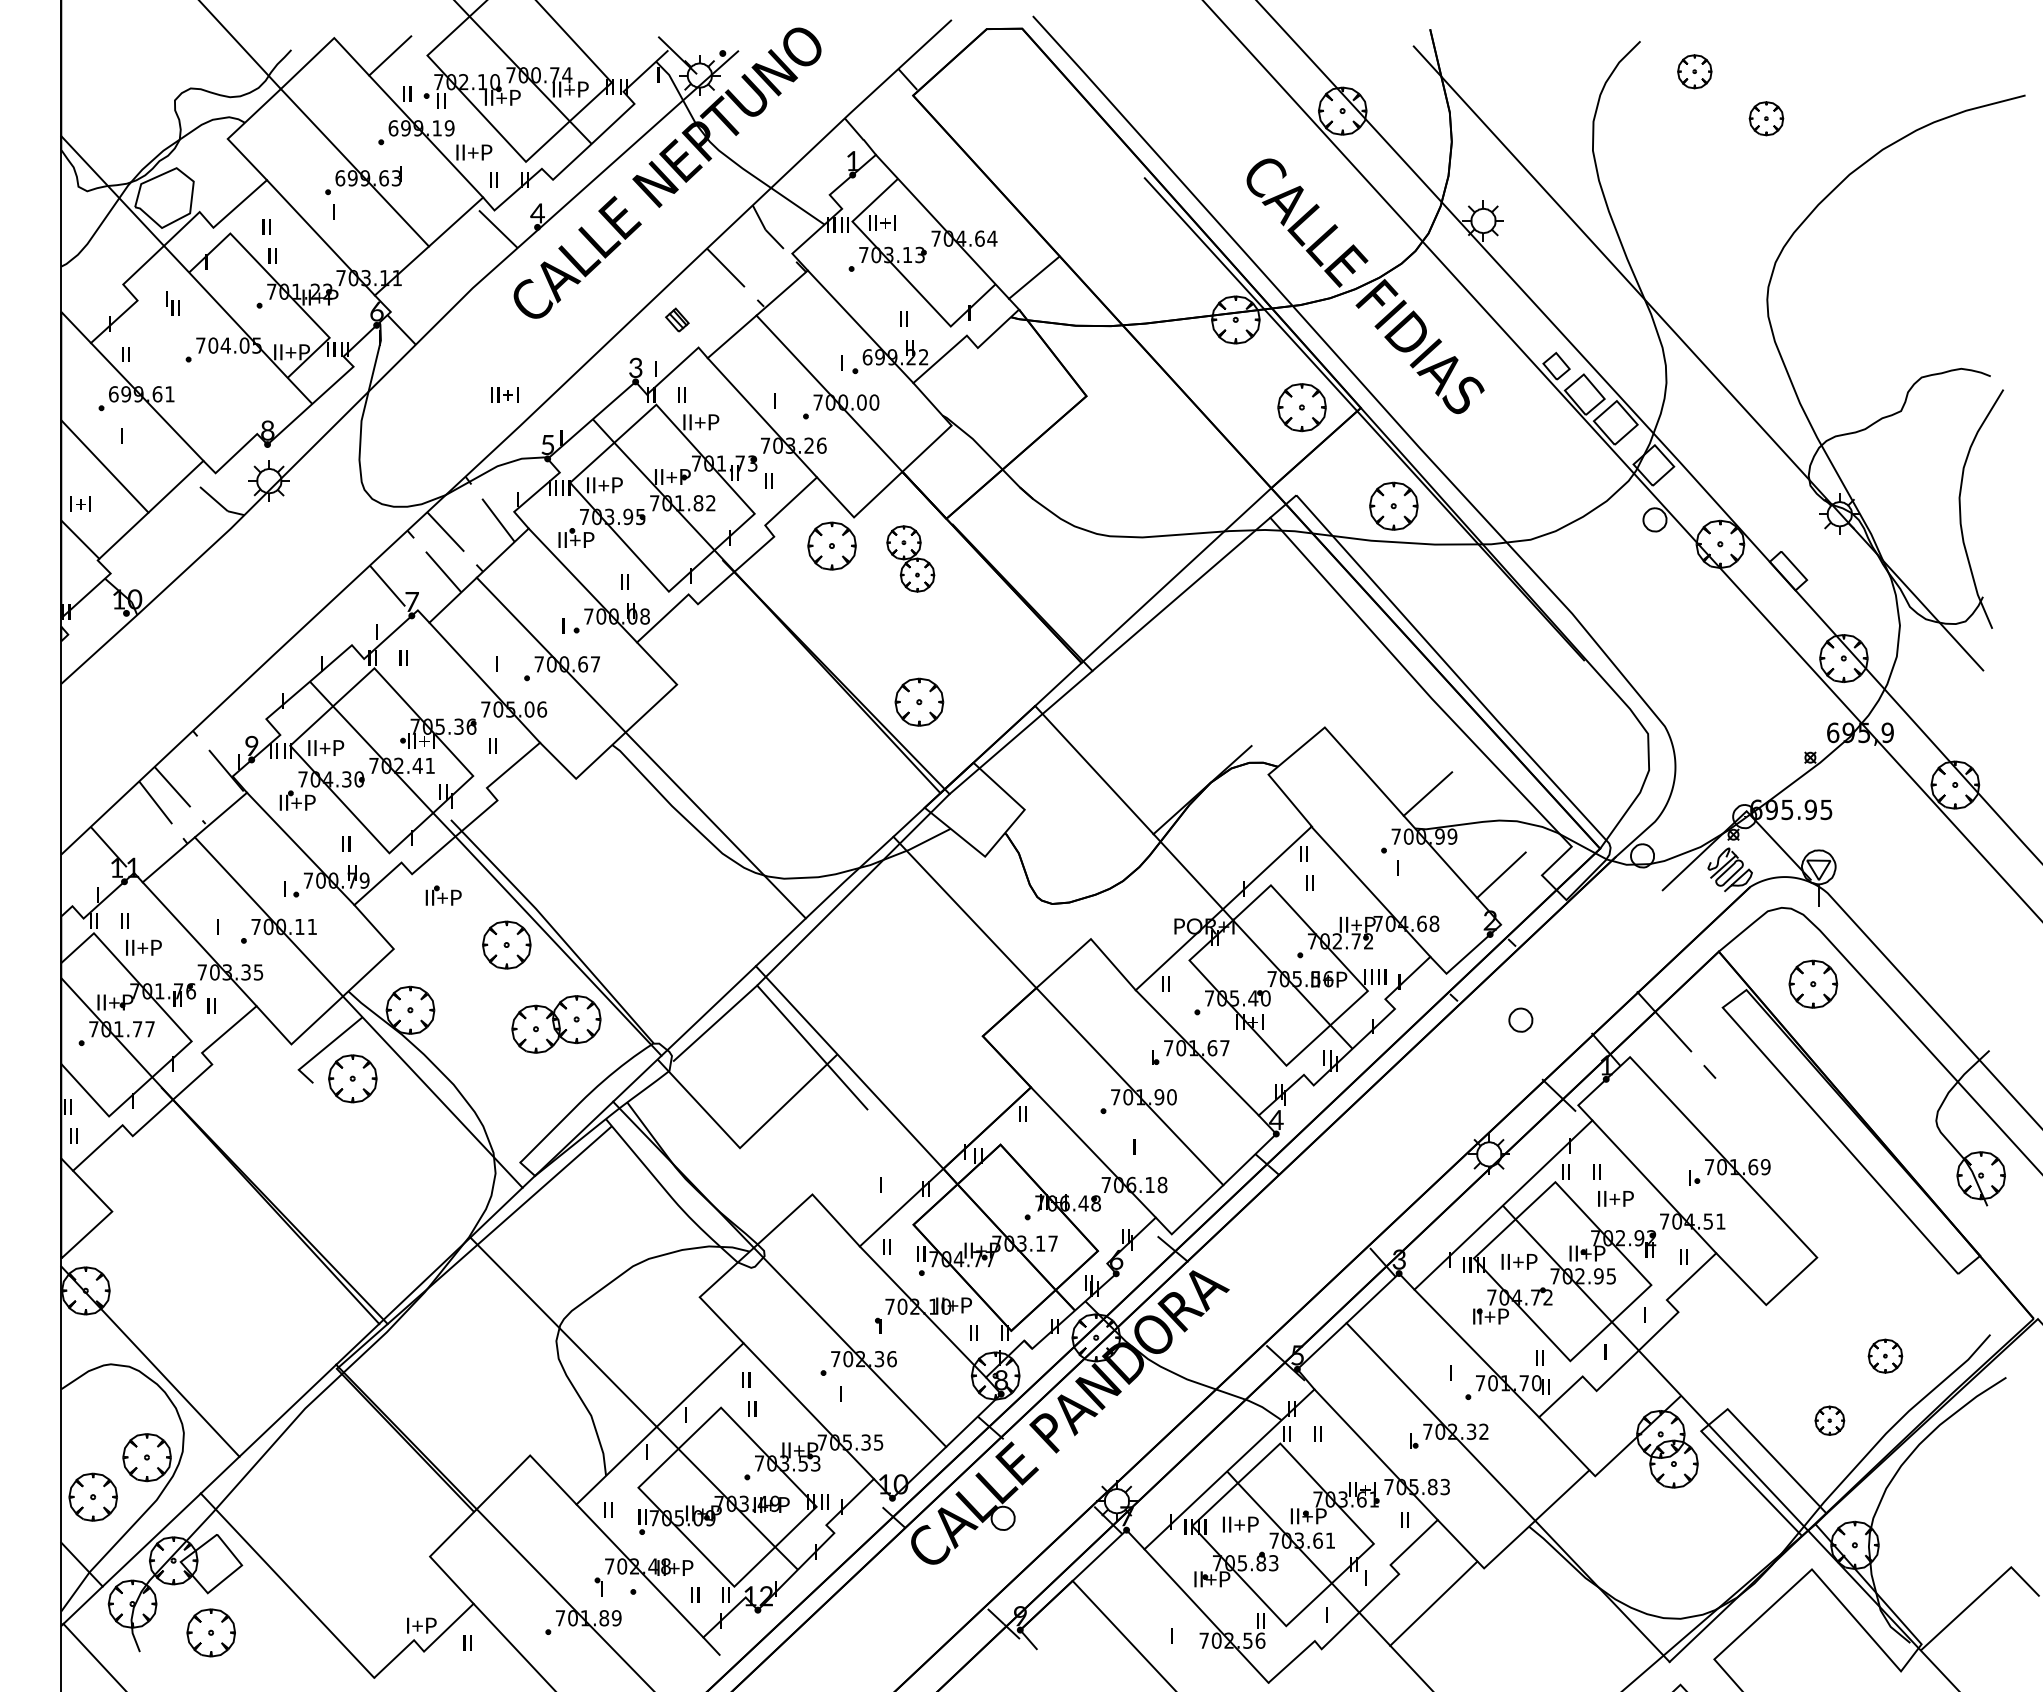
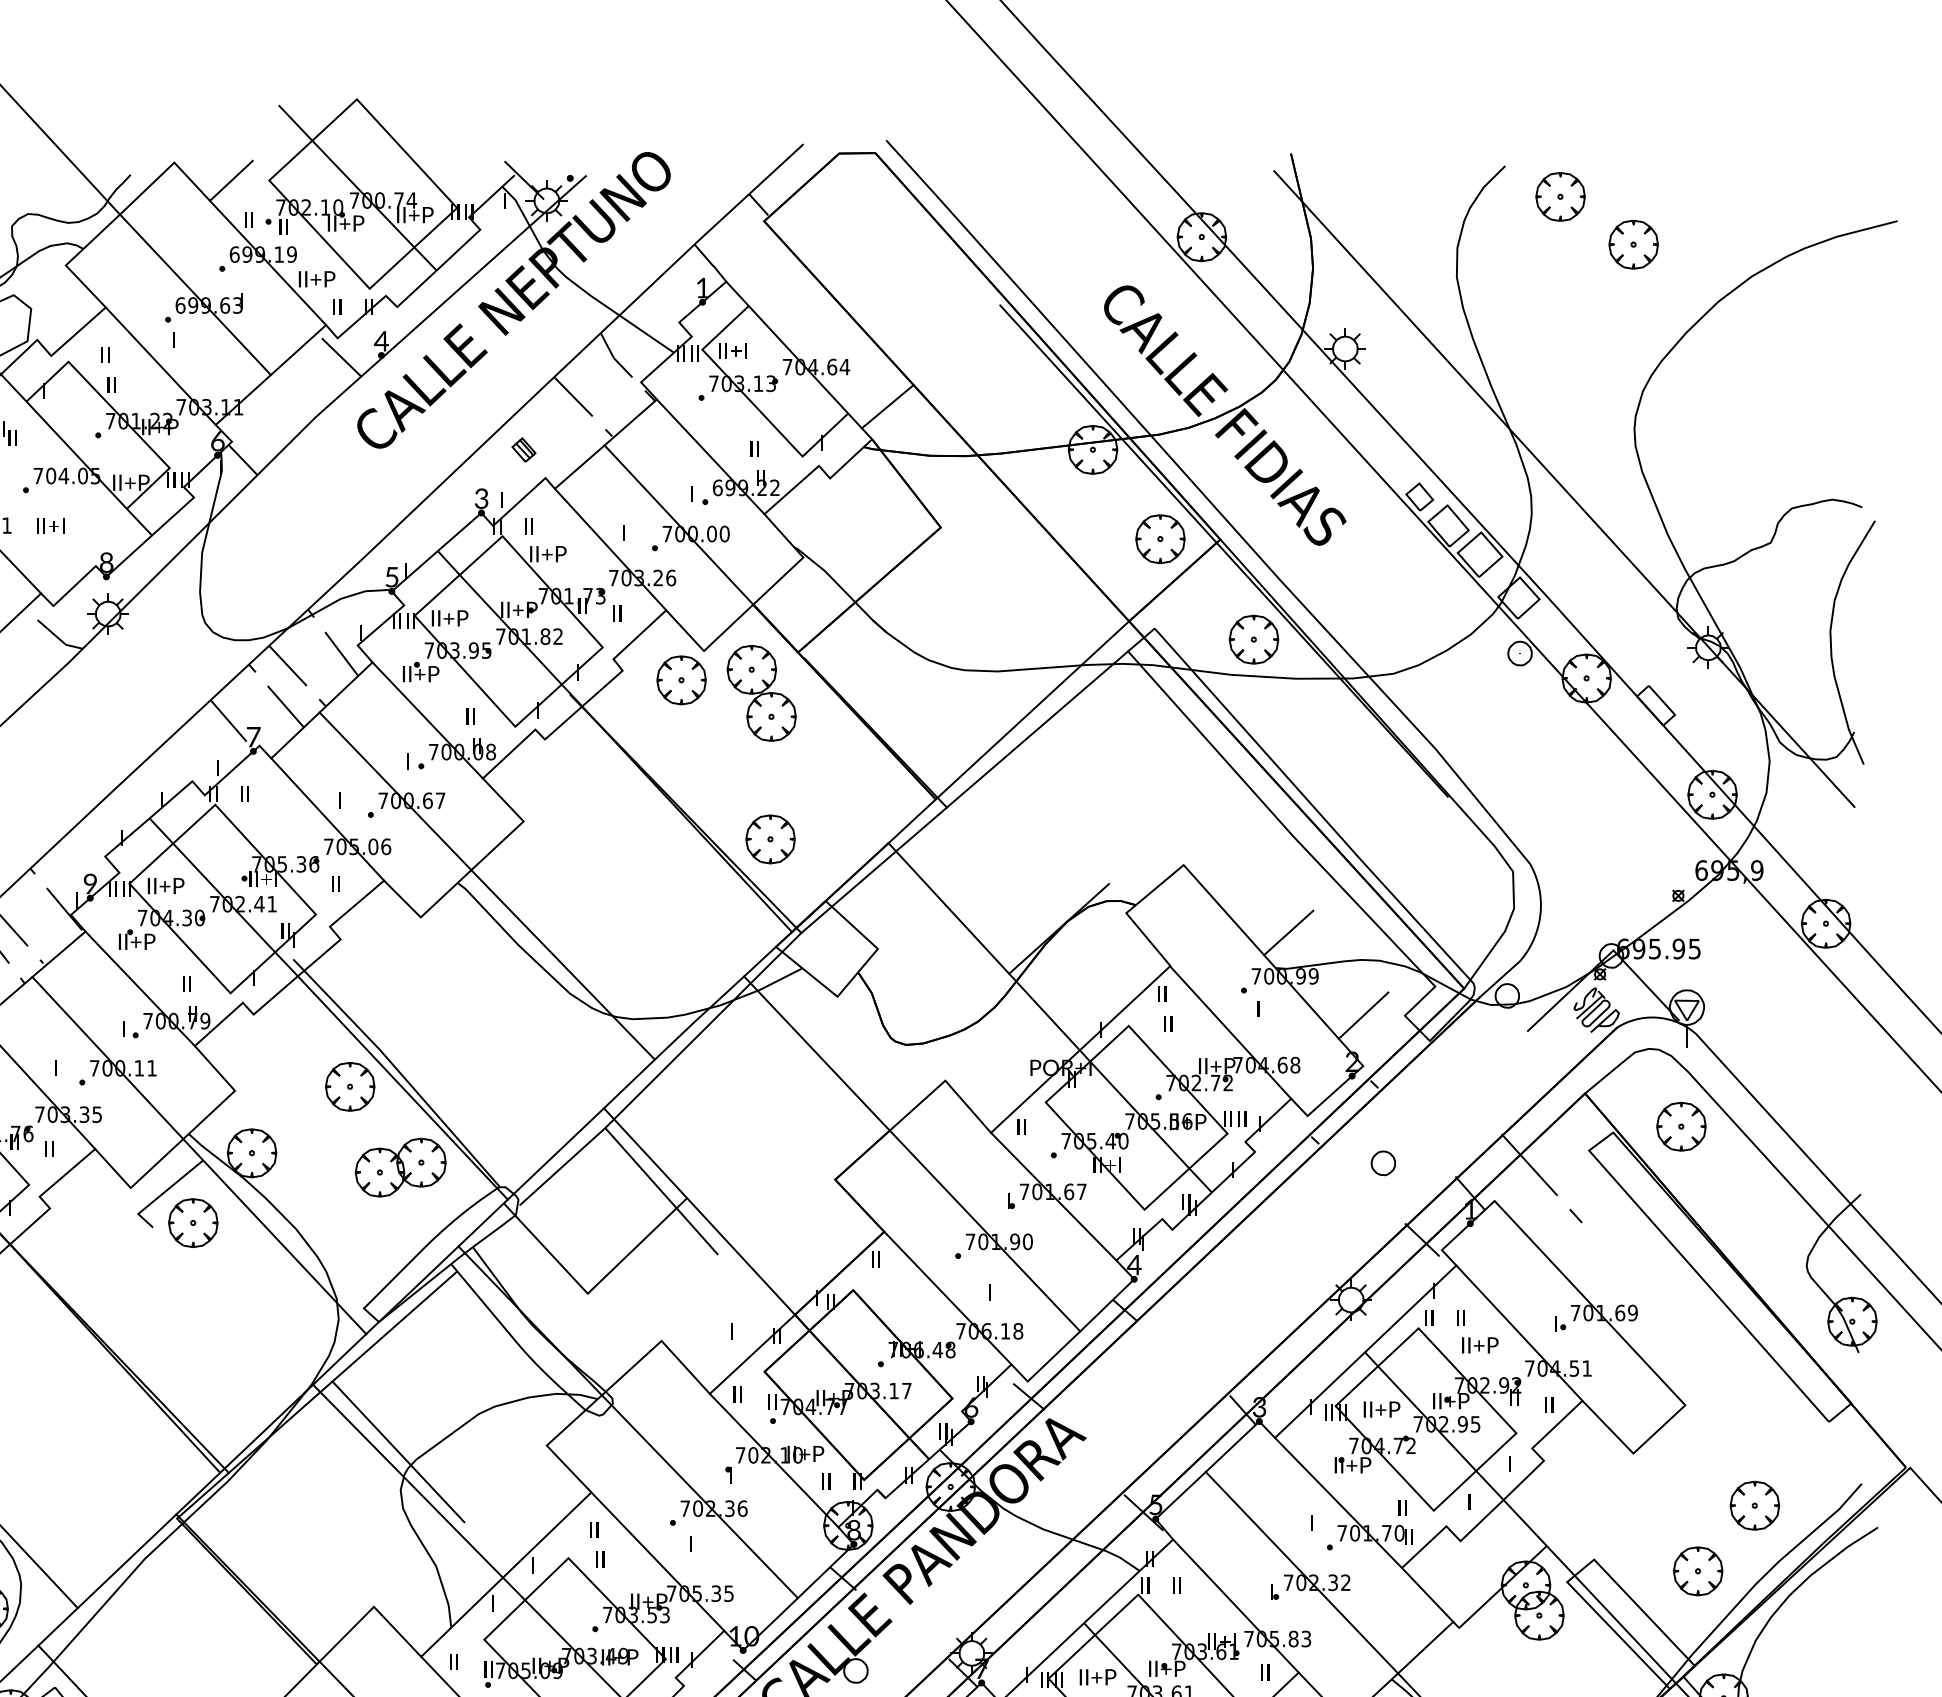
part: (1694, 71) -> (1560, 196), size x1.43
part: (1766, 118) -> (1633, 244), size x1.43
text: (504, 394) -> (50, 525), moved
part: (910, 558) -> (761, 692), size x1.43
part: (443, 895) -> (285, 1036), removed
line: (553, 1303) -> (397, 1452), added
part: (1885, 1355) -> (1754, 1504), size x1.43
part: (1829, 1420) -> (1697, 1571), size x1.67

